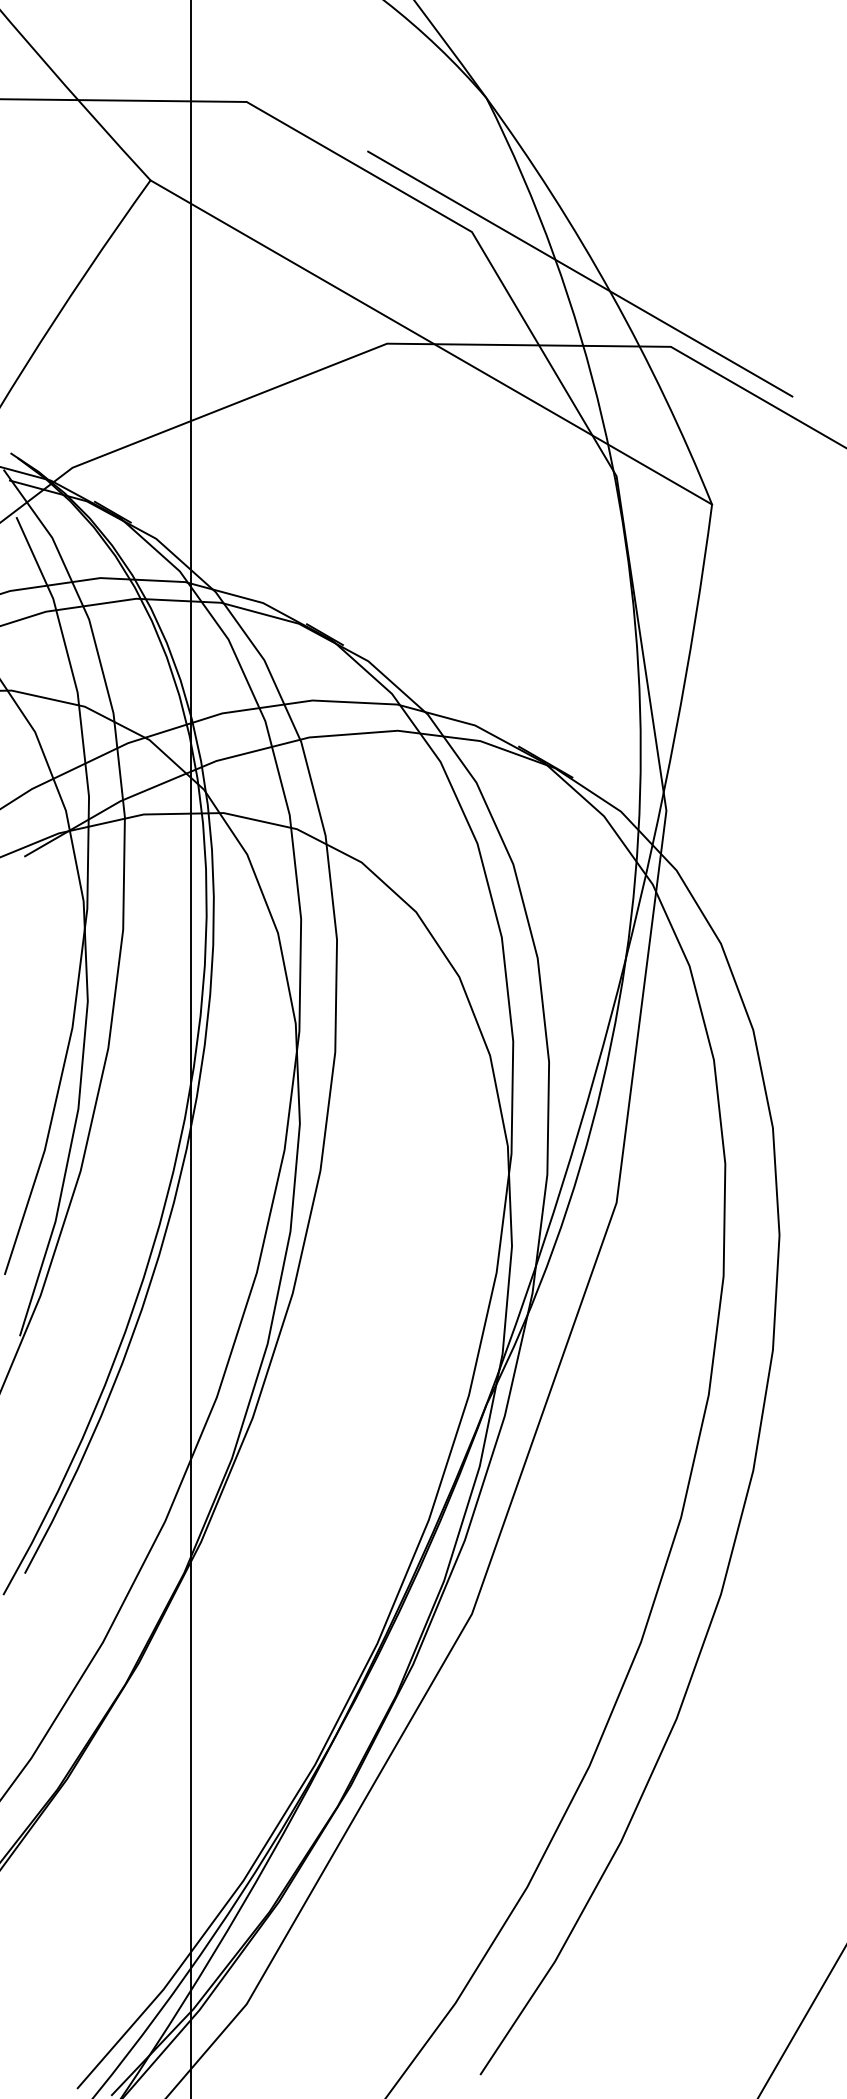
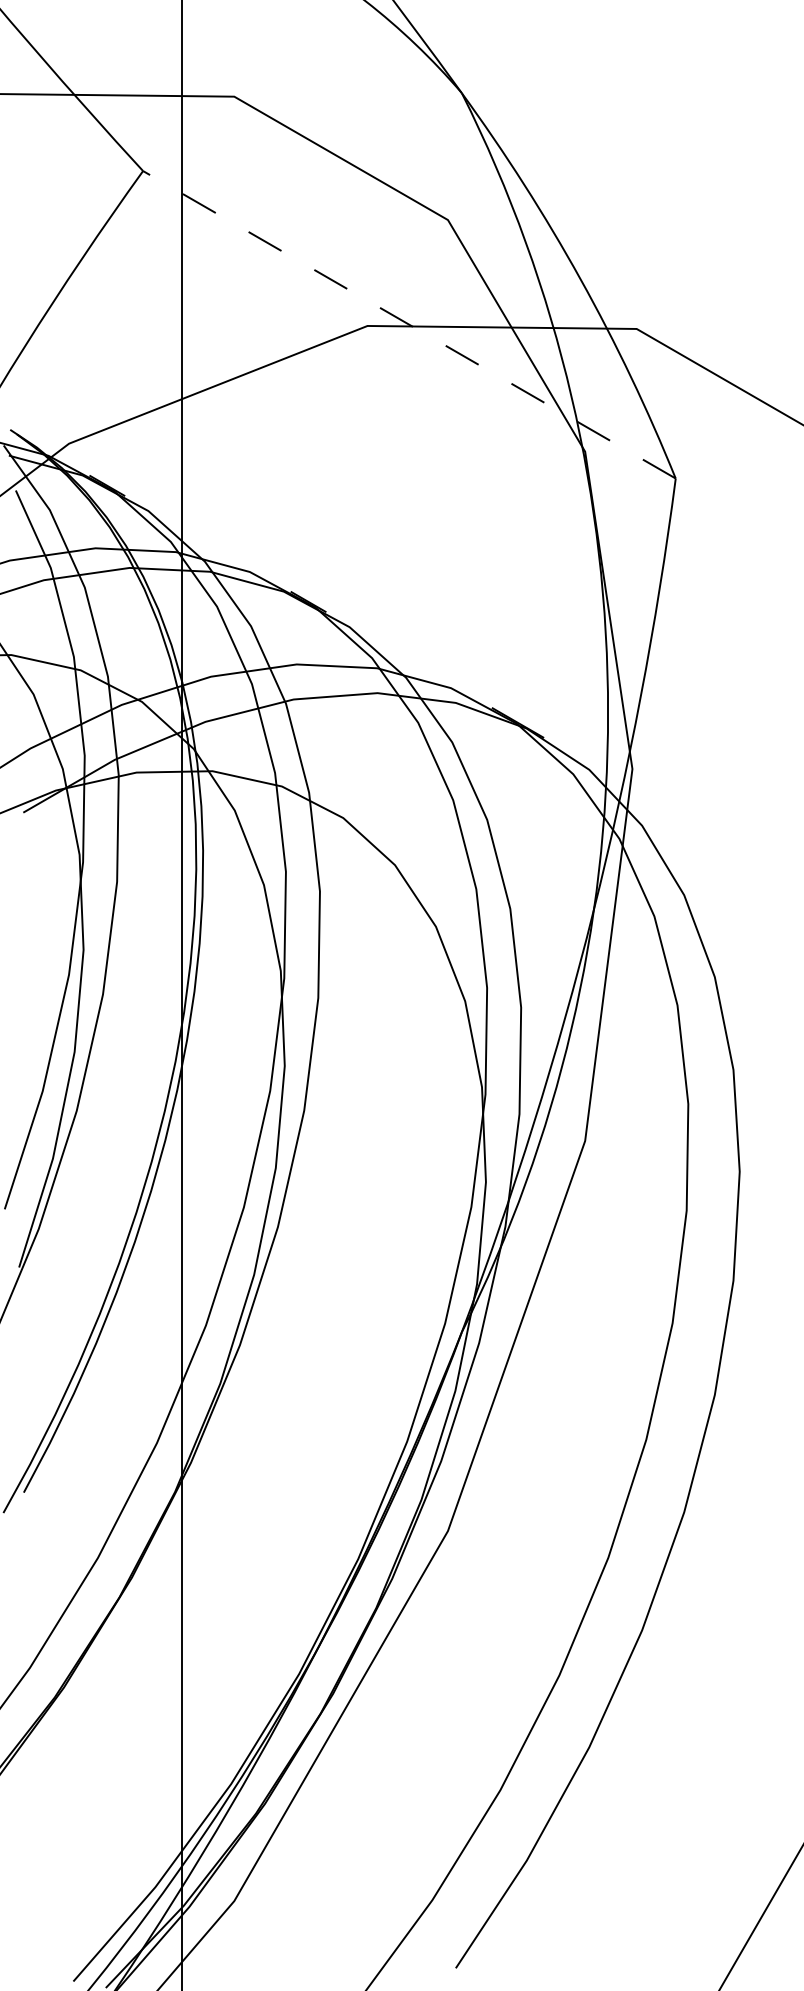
line: (580, 273) -> (550, 259), removed
line: (430, 342) -> (408, 324), solid -> dashed

